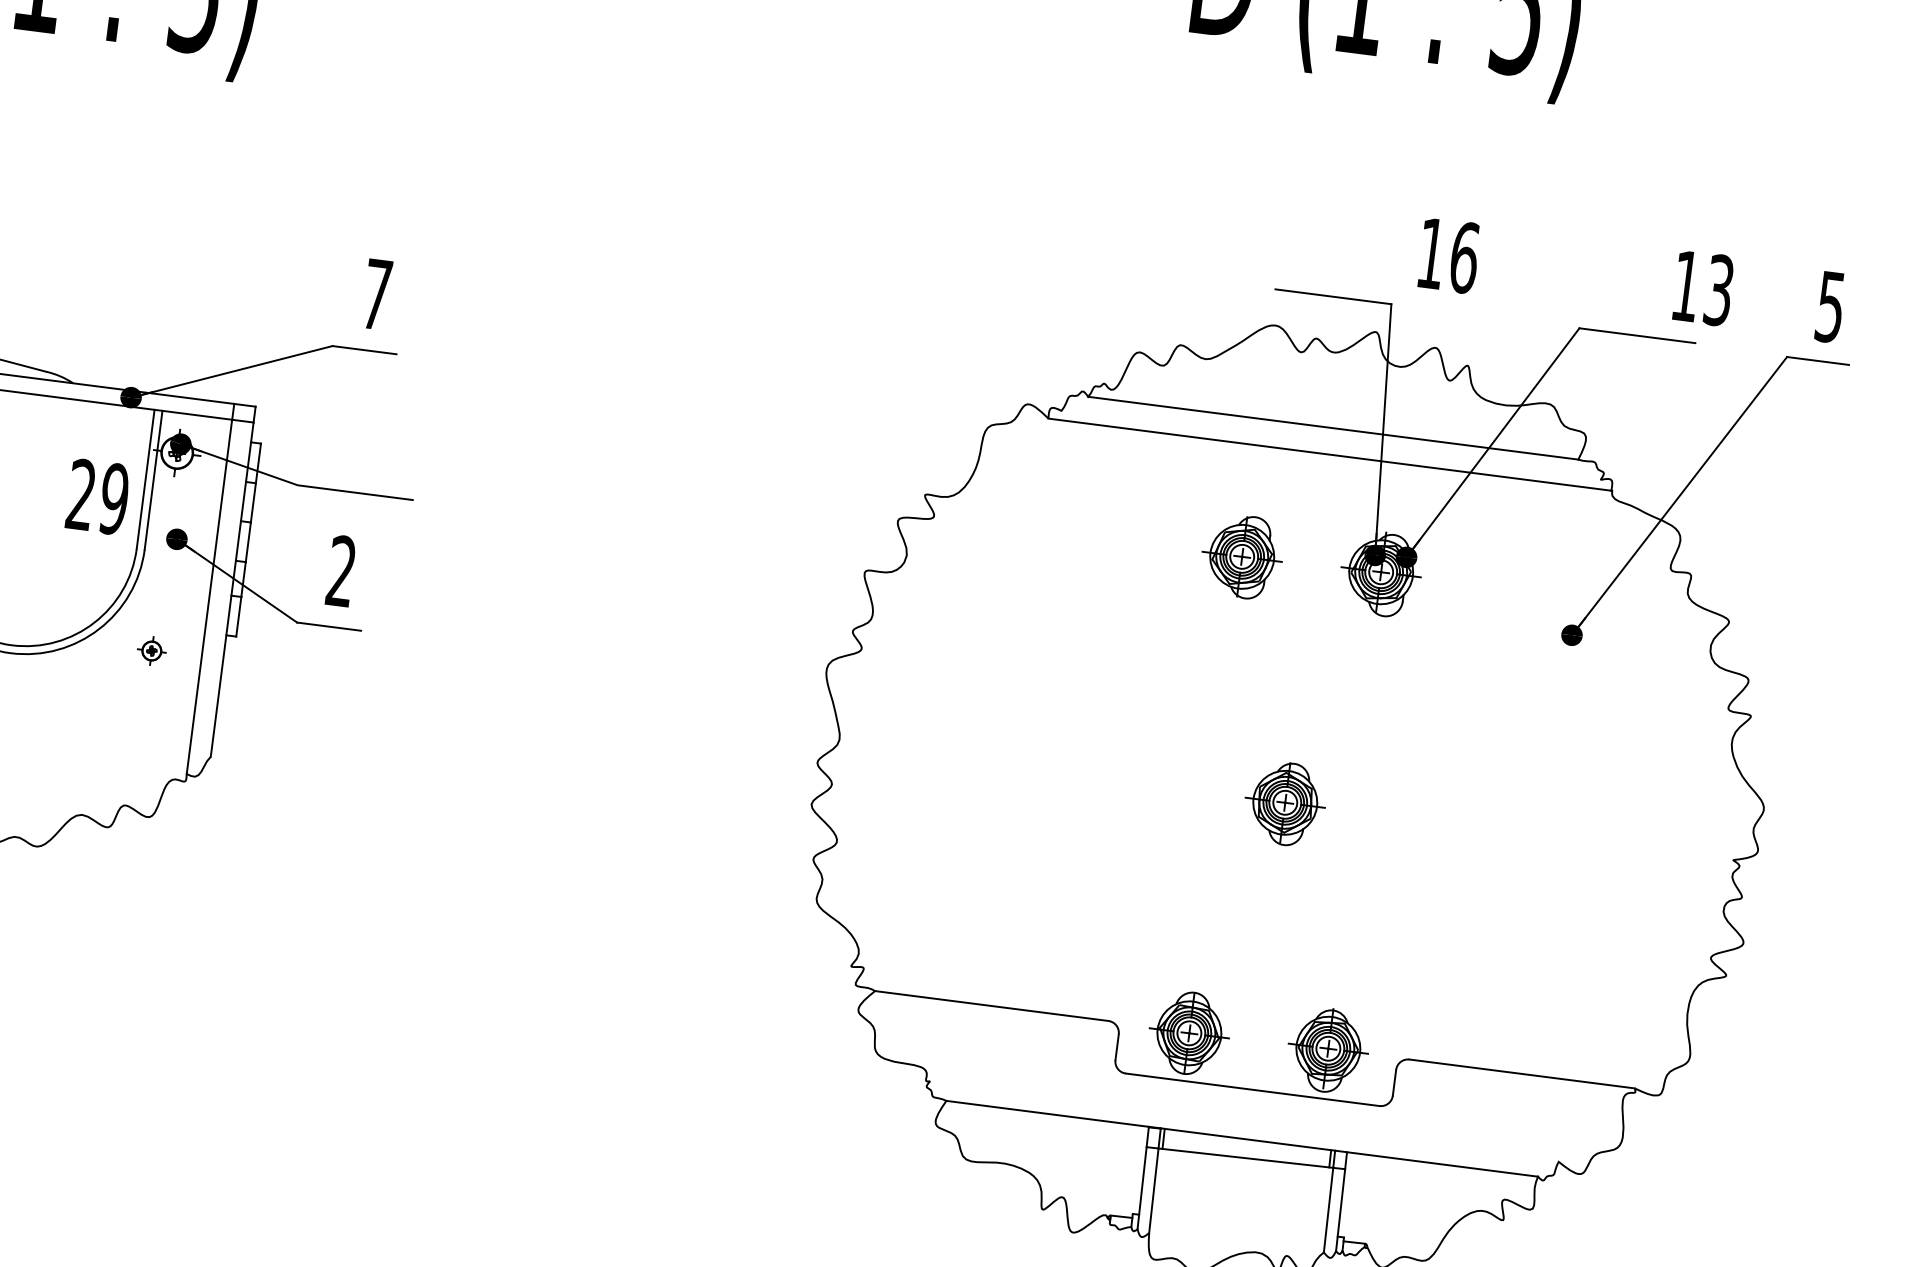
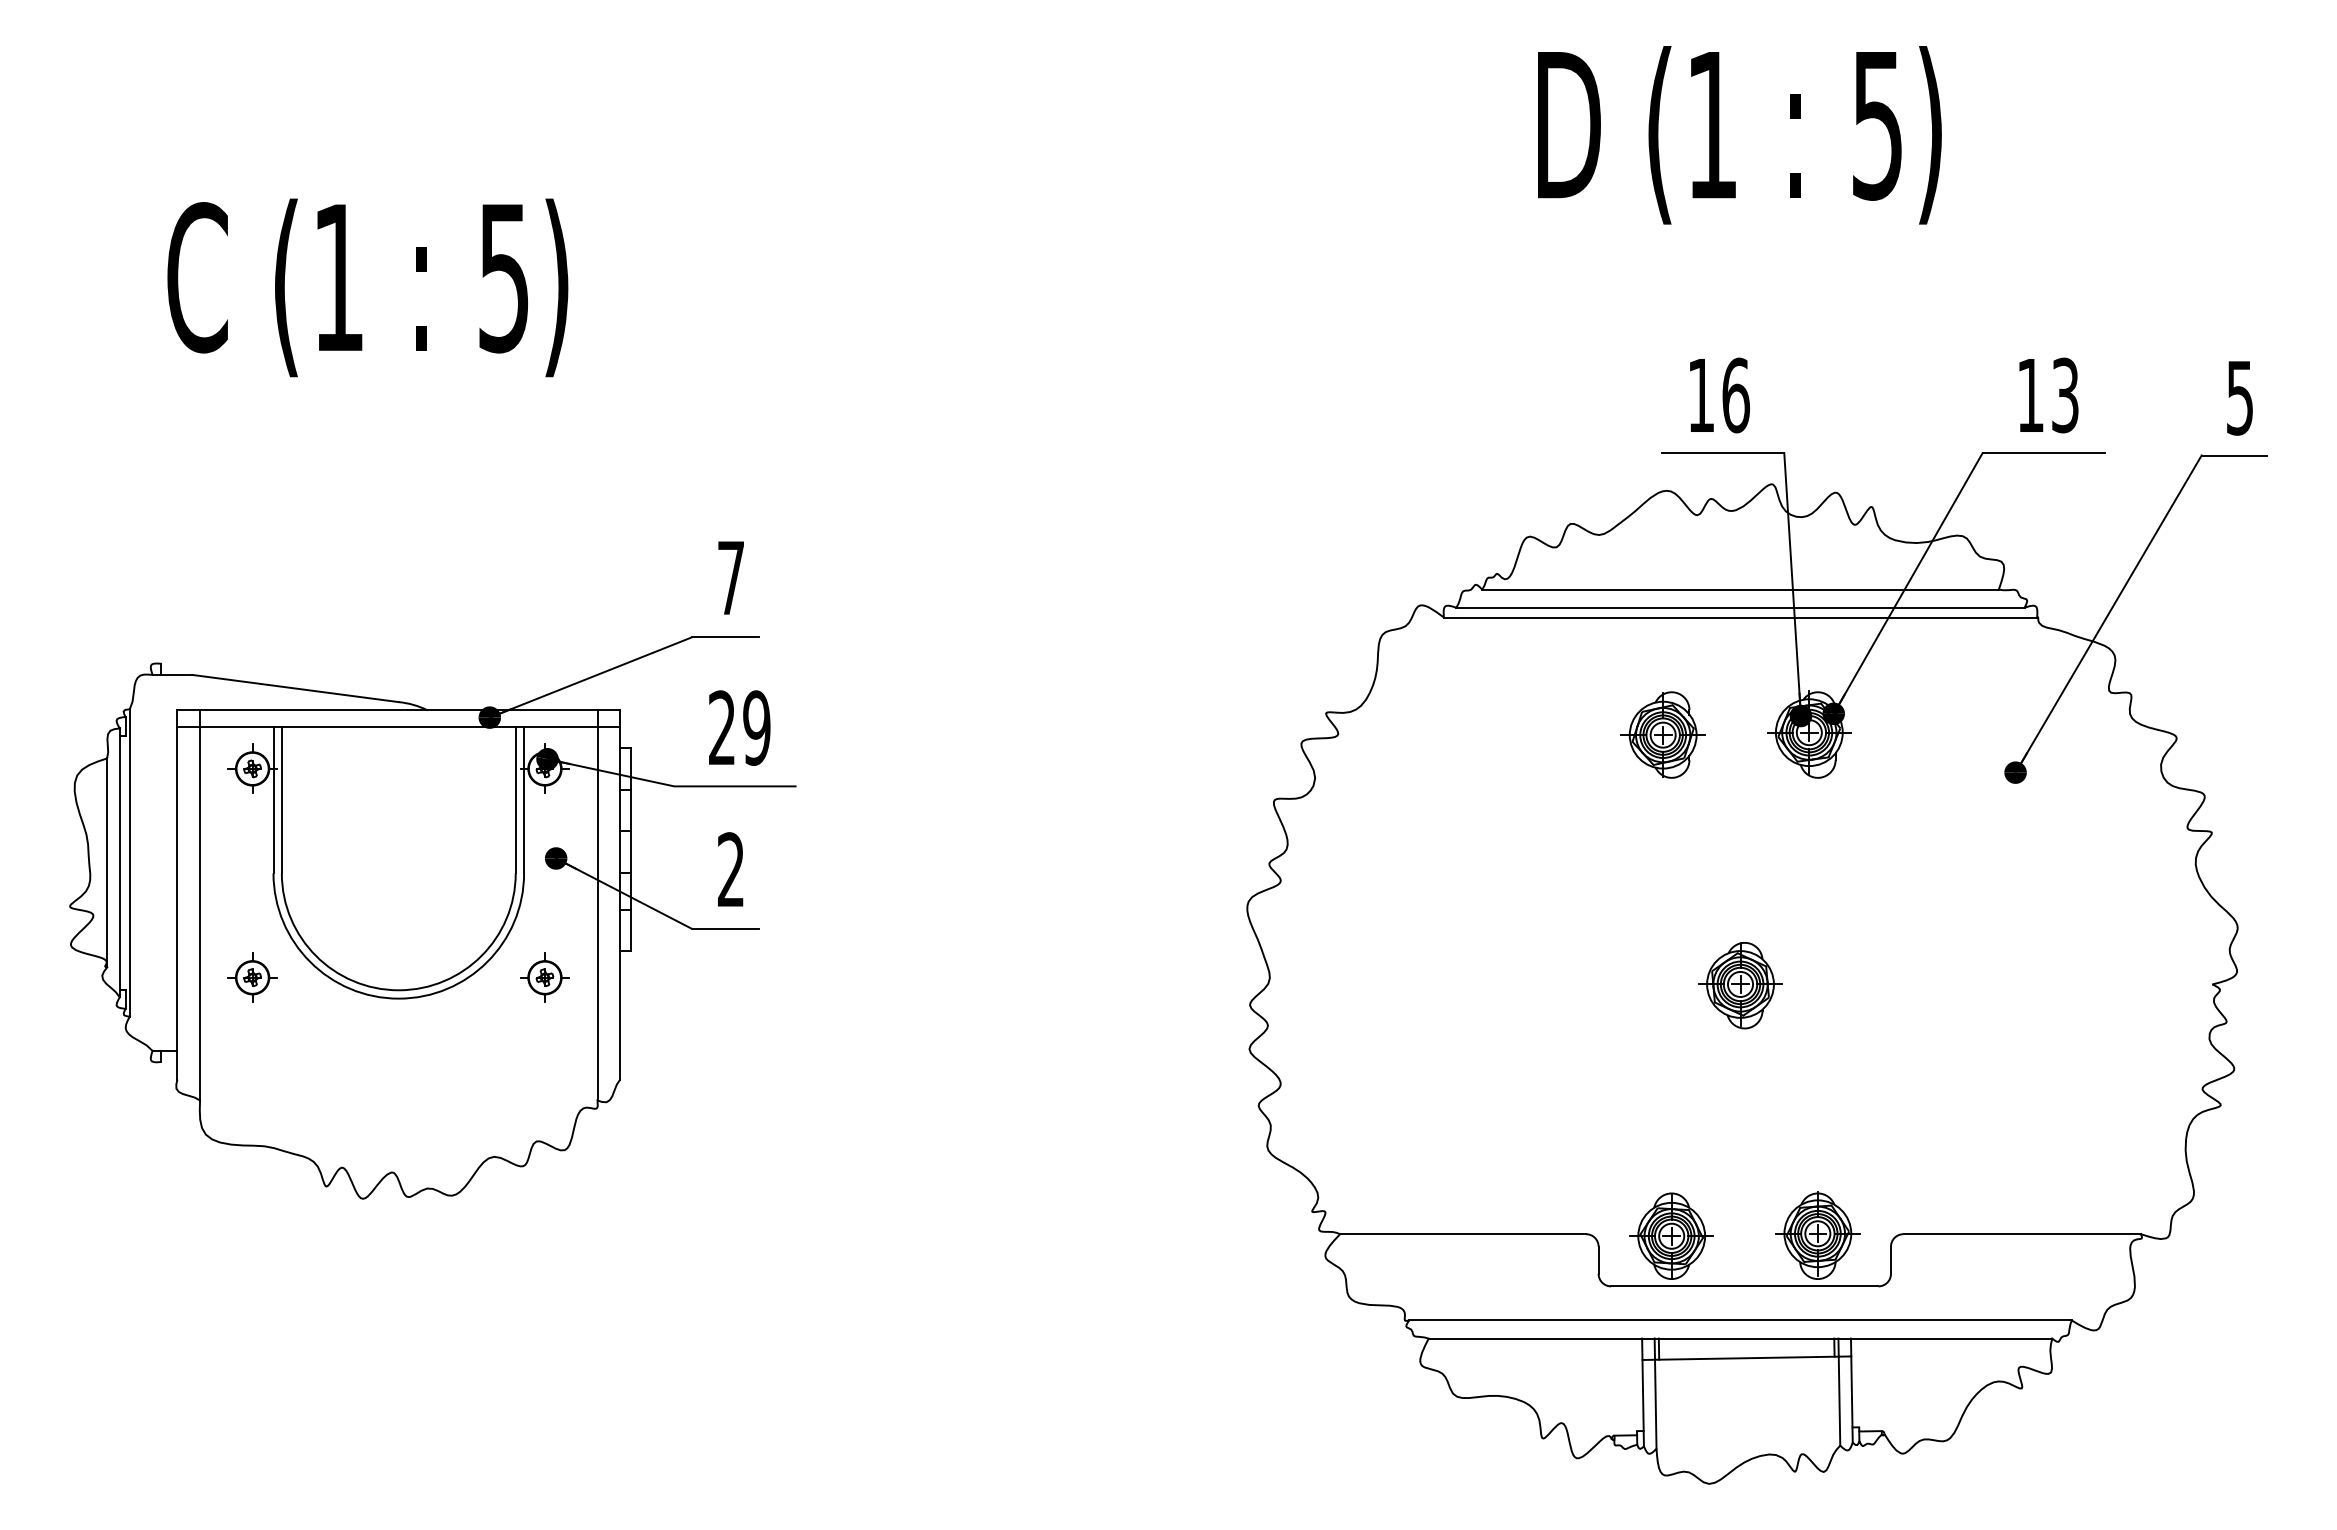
text: (1448, 255) -> (1719, 395), moved
text: (1703, 288) -> (2048, 395), moved
line: (1331, 445) -> (1740, 607), added
text: (97, 496) -> (739, 727), moved
part: (151, 650) -> (544, 977), size x1.67
line: (1244, 1121) -> (1740, 1320), added

